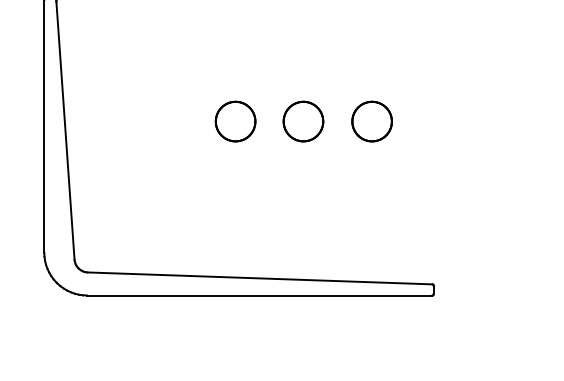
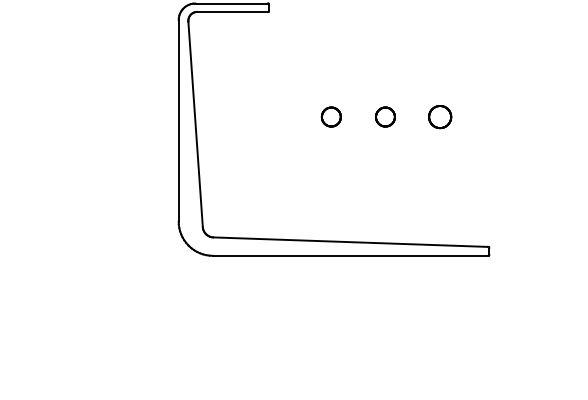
part: (235, 120) -> (331, 116), size x0.6
part: (303, 120) -> (385, 116), size x0.6
part: (371, 120) -> (439, 116), size x0.7

